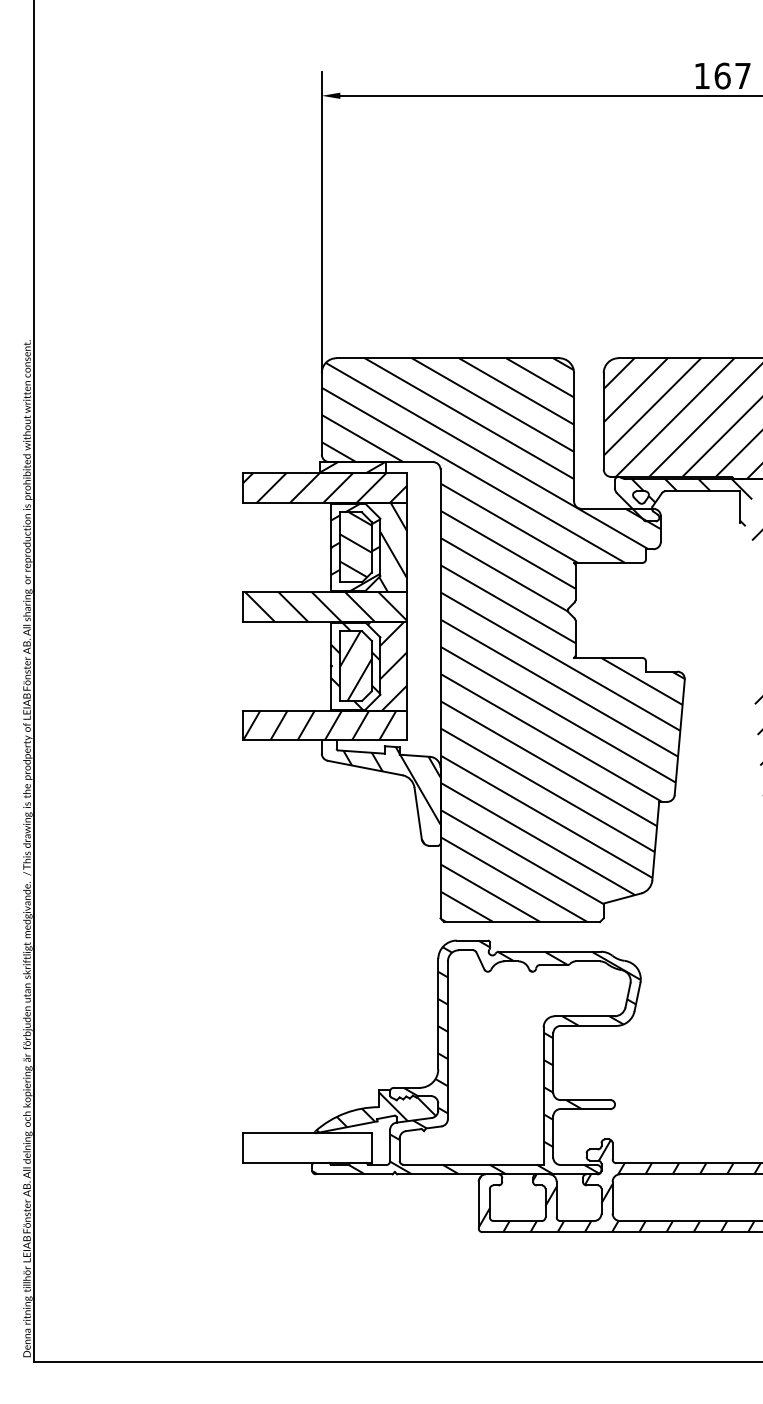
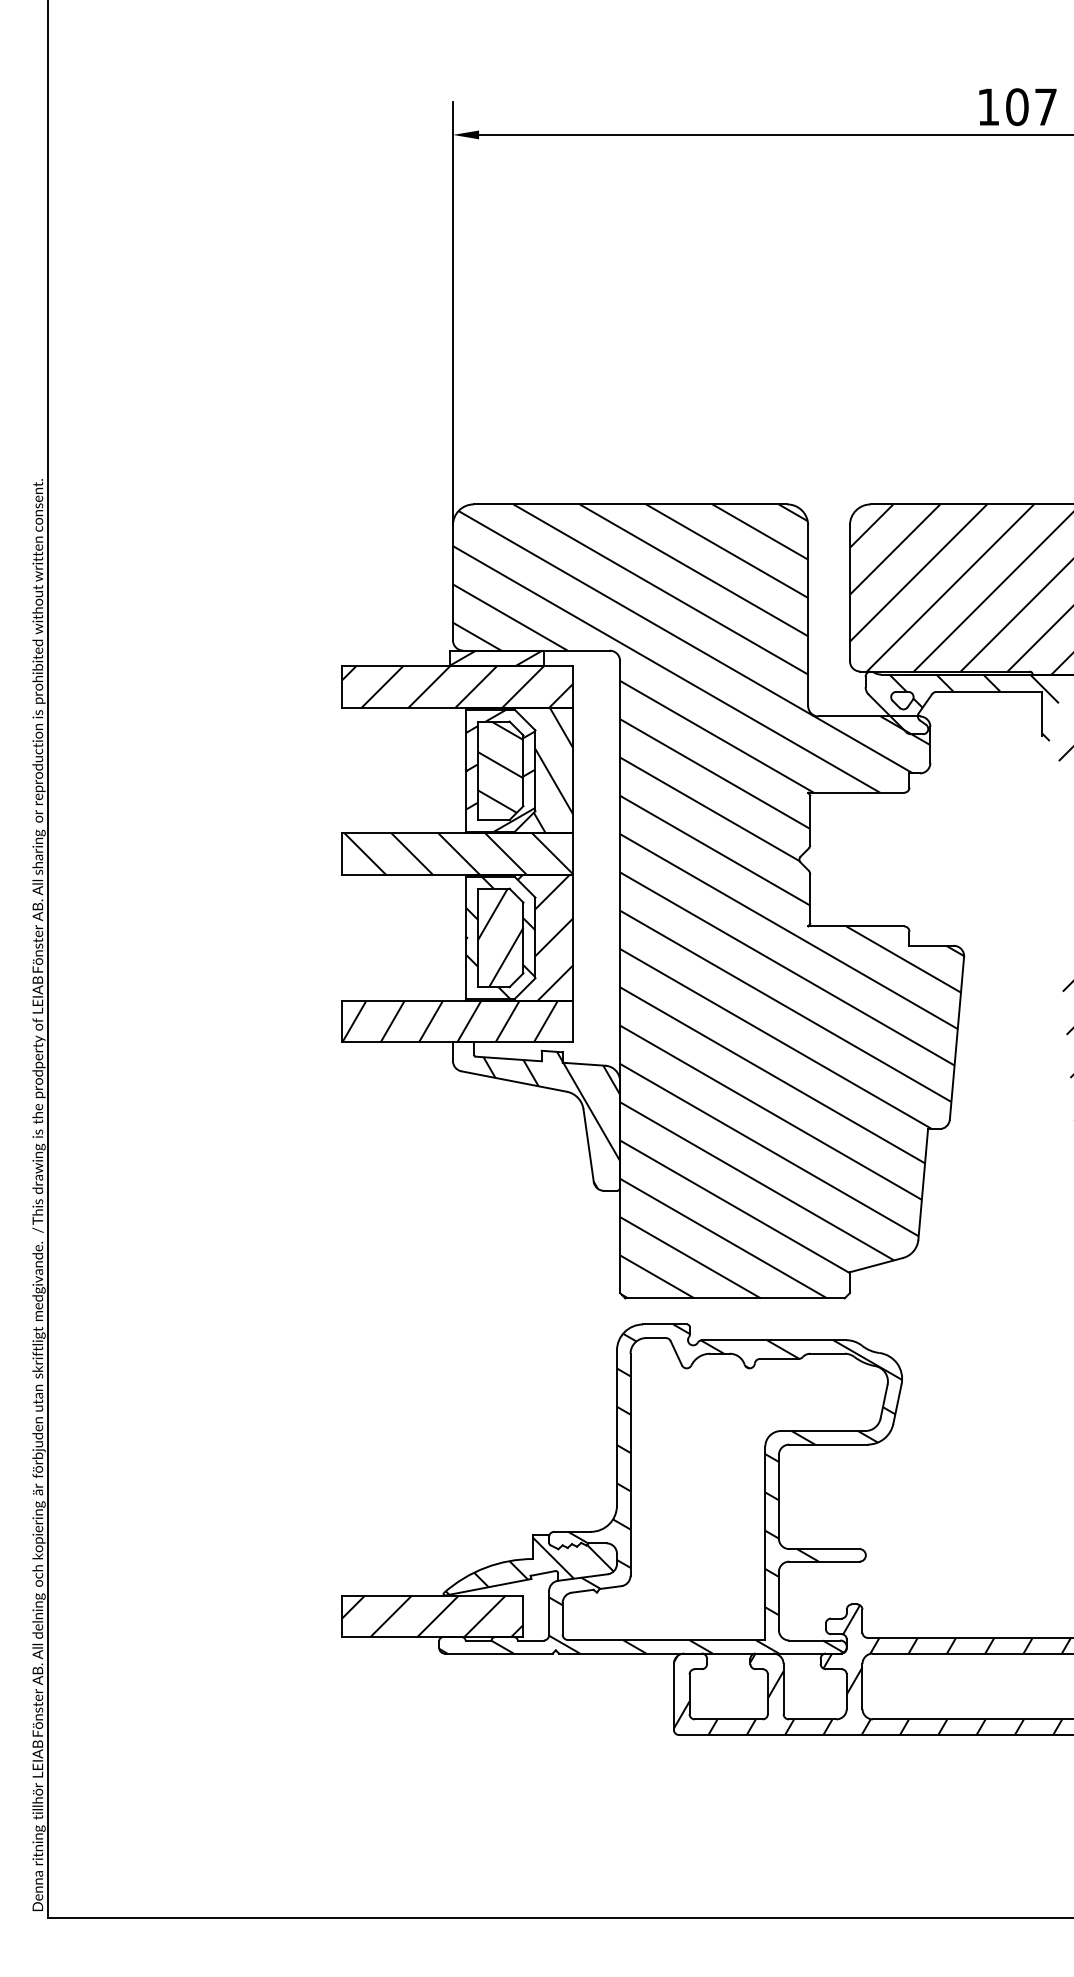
text: (722, 75) -> (1017, 106), 167 -> 107
hatch: (306, 1147) -> (431, 1615), added

